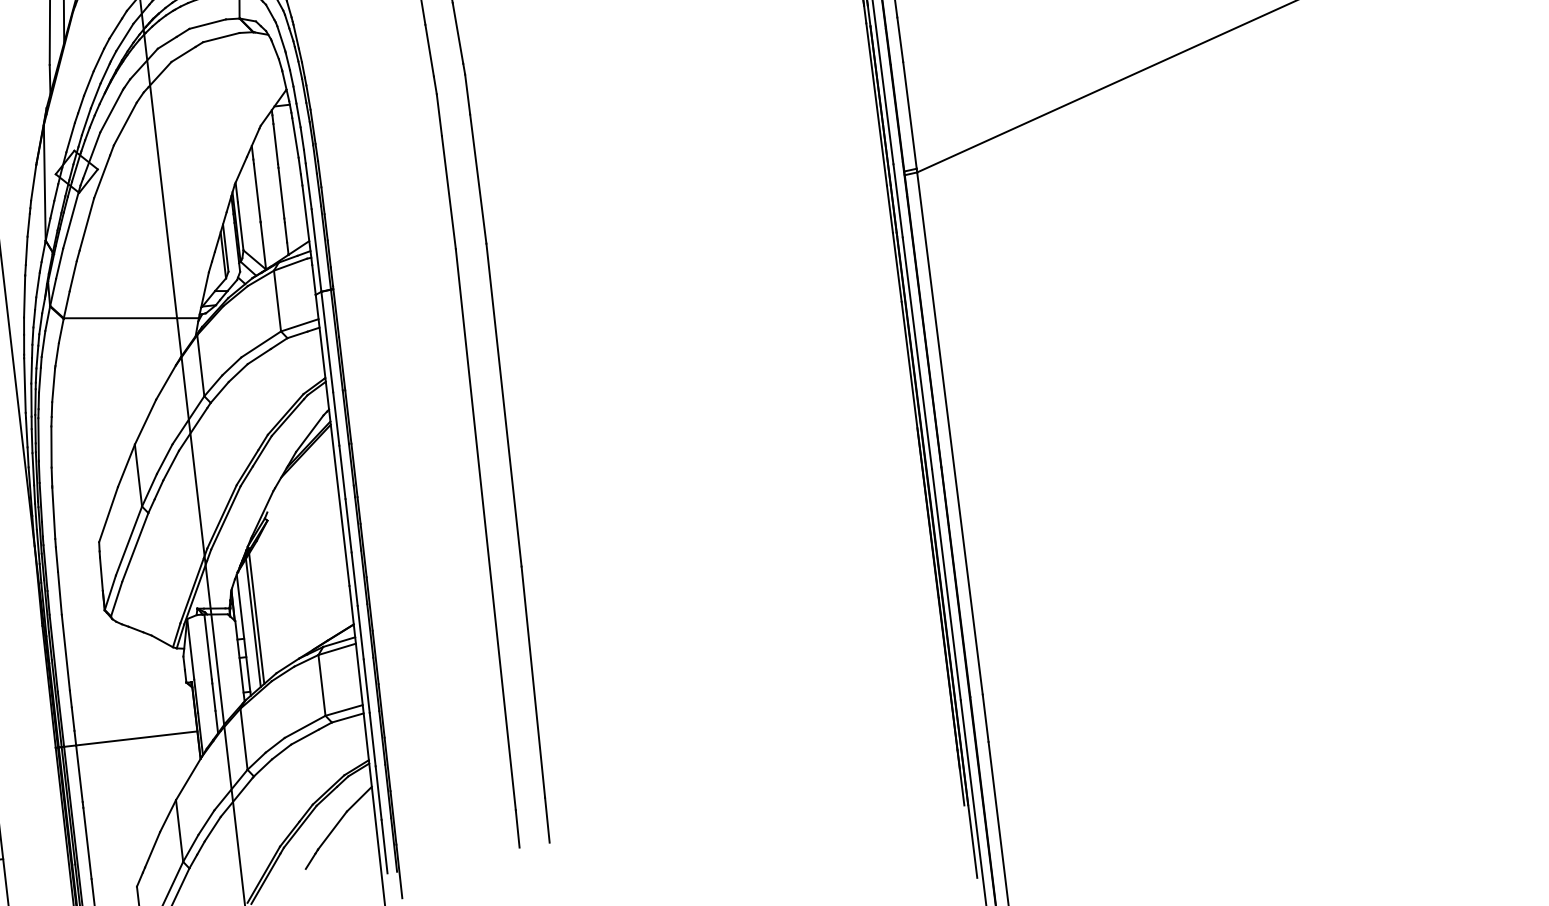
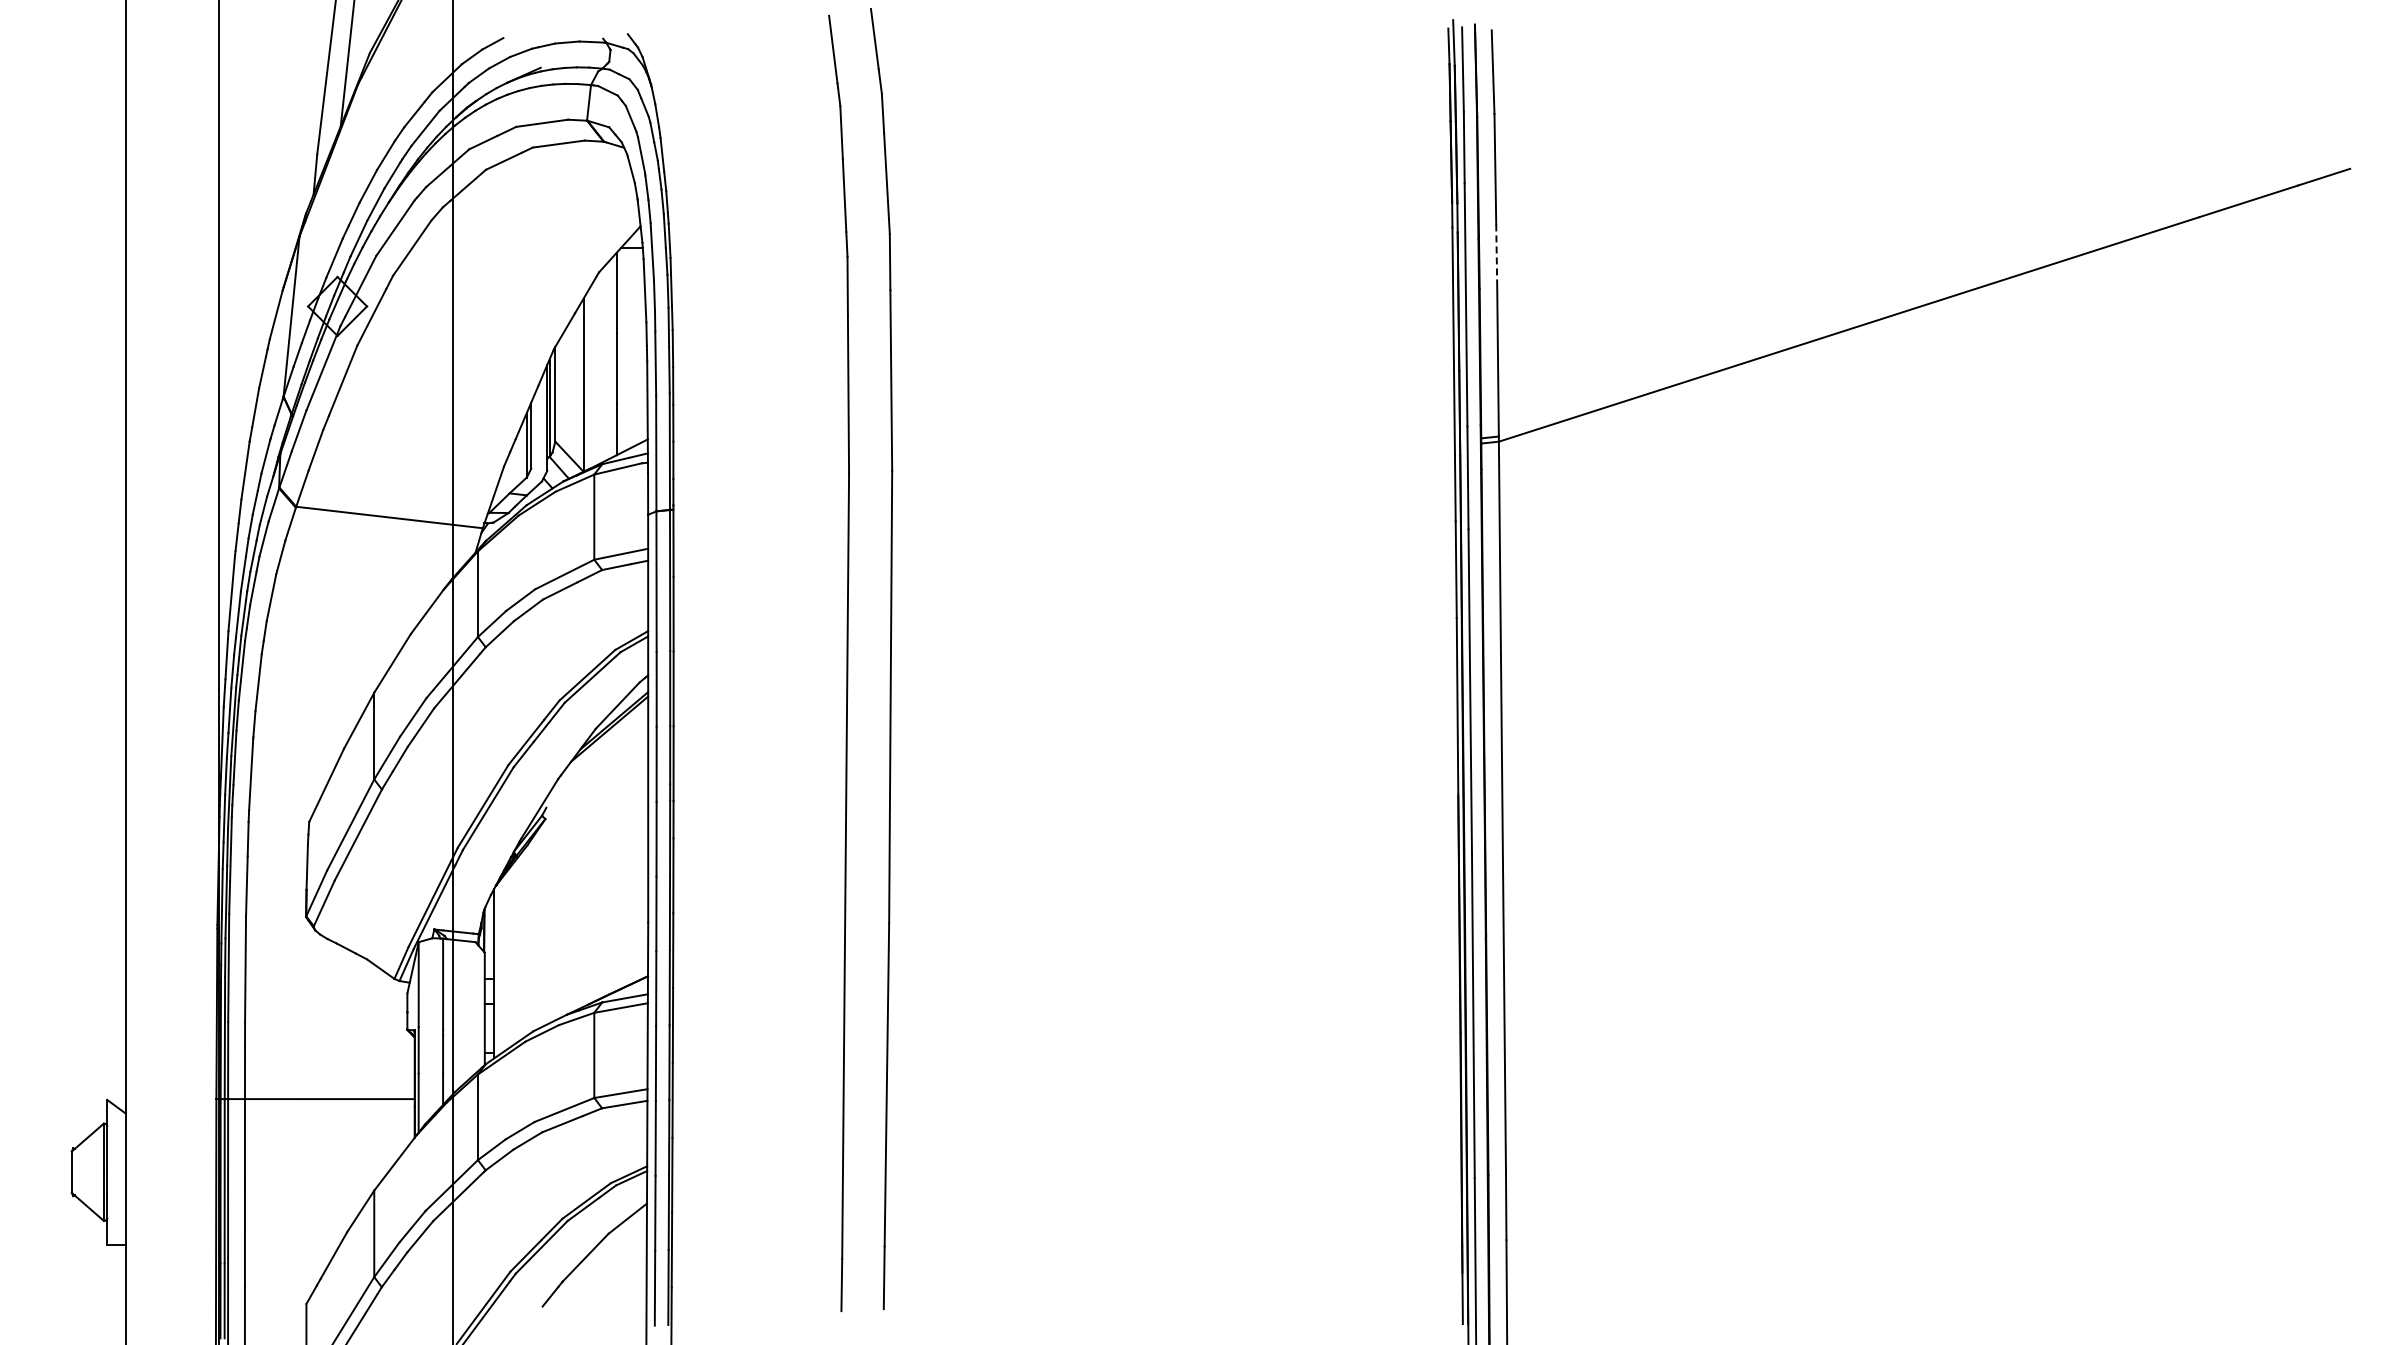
line: (900, 40) -> (1496, 256), solid -> dashed
line: (256, 618) -> (514, 952), removed
line: (253, 622) -> (509, 957), removed

